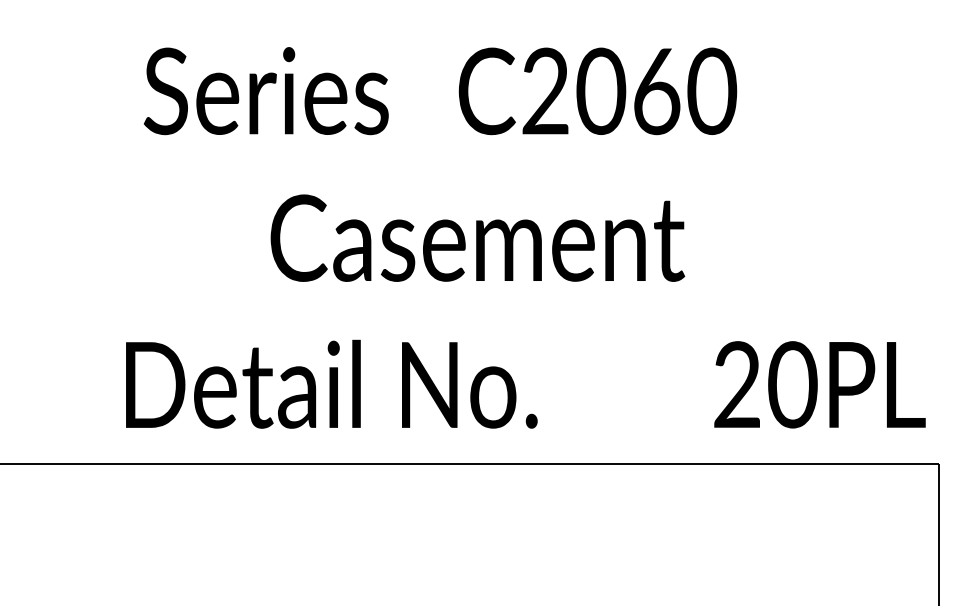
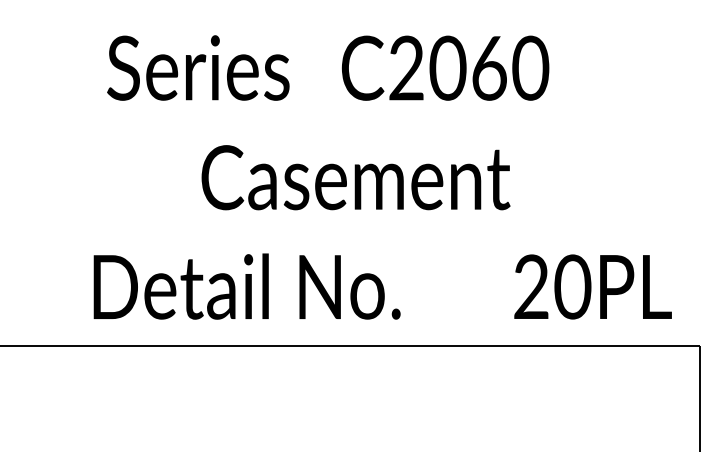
text: (819, 384) -> (592, 286), moved

